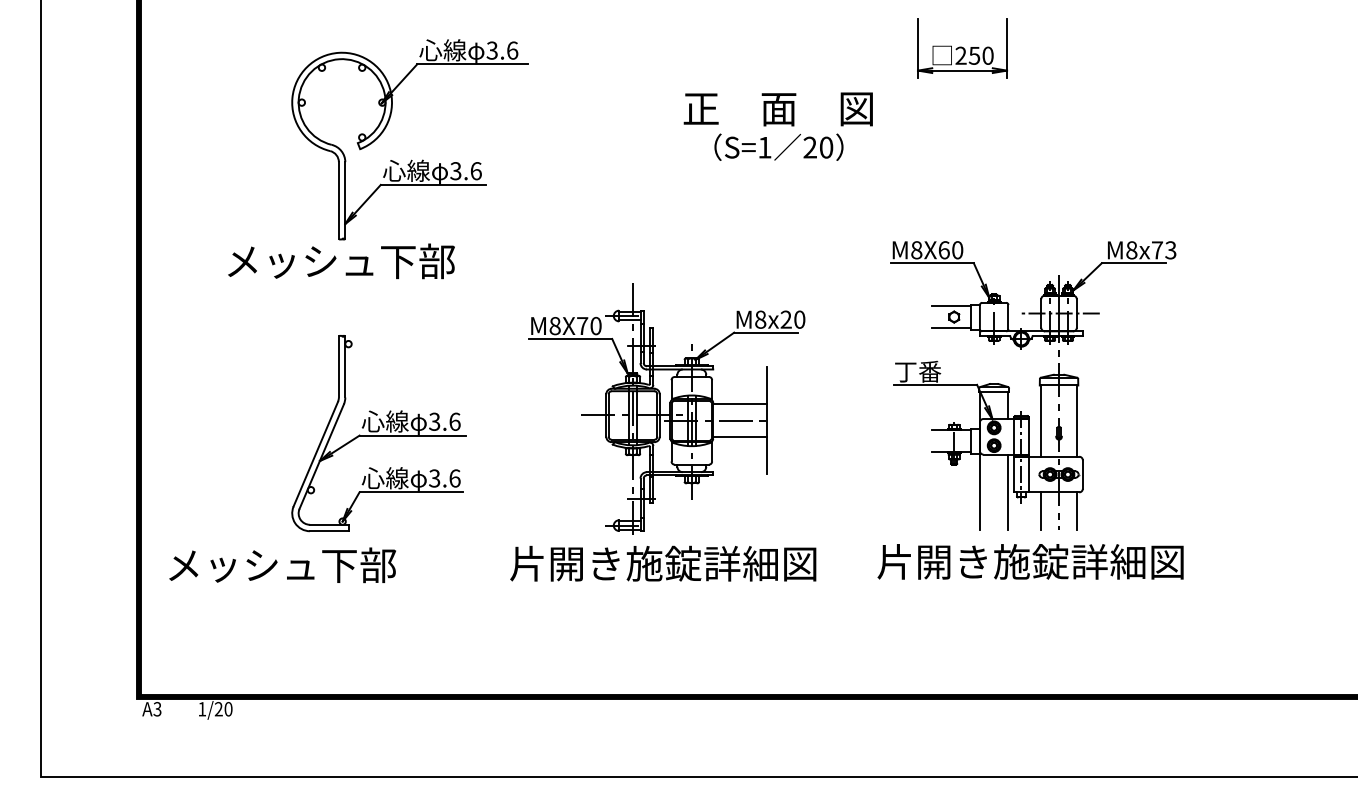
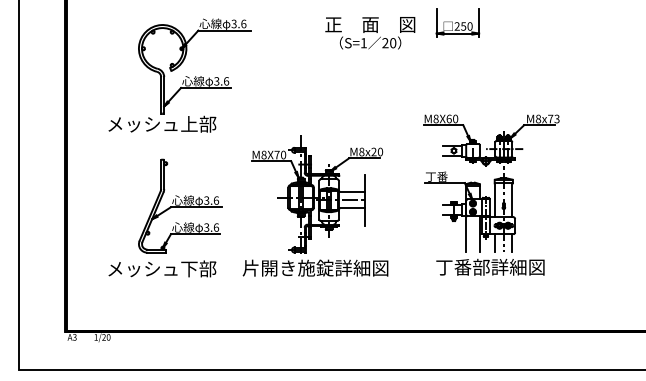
text: (778, 127) -> (370, 33), moved
text: (398, 261) -> (189, 124), メッシュ下部 -> メッシュ上部
text: (1031, 560) -> (490, 266), 片開き施錠詳細図 -> 丁番部詳細図
text: (282, 564) -> (162, 268), moved

